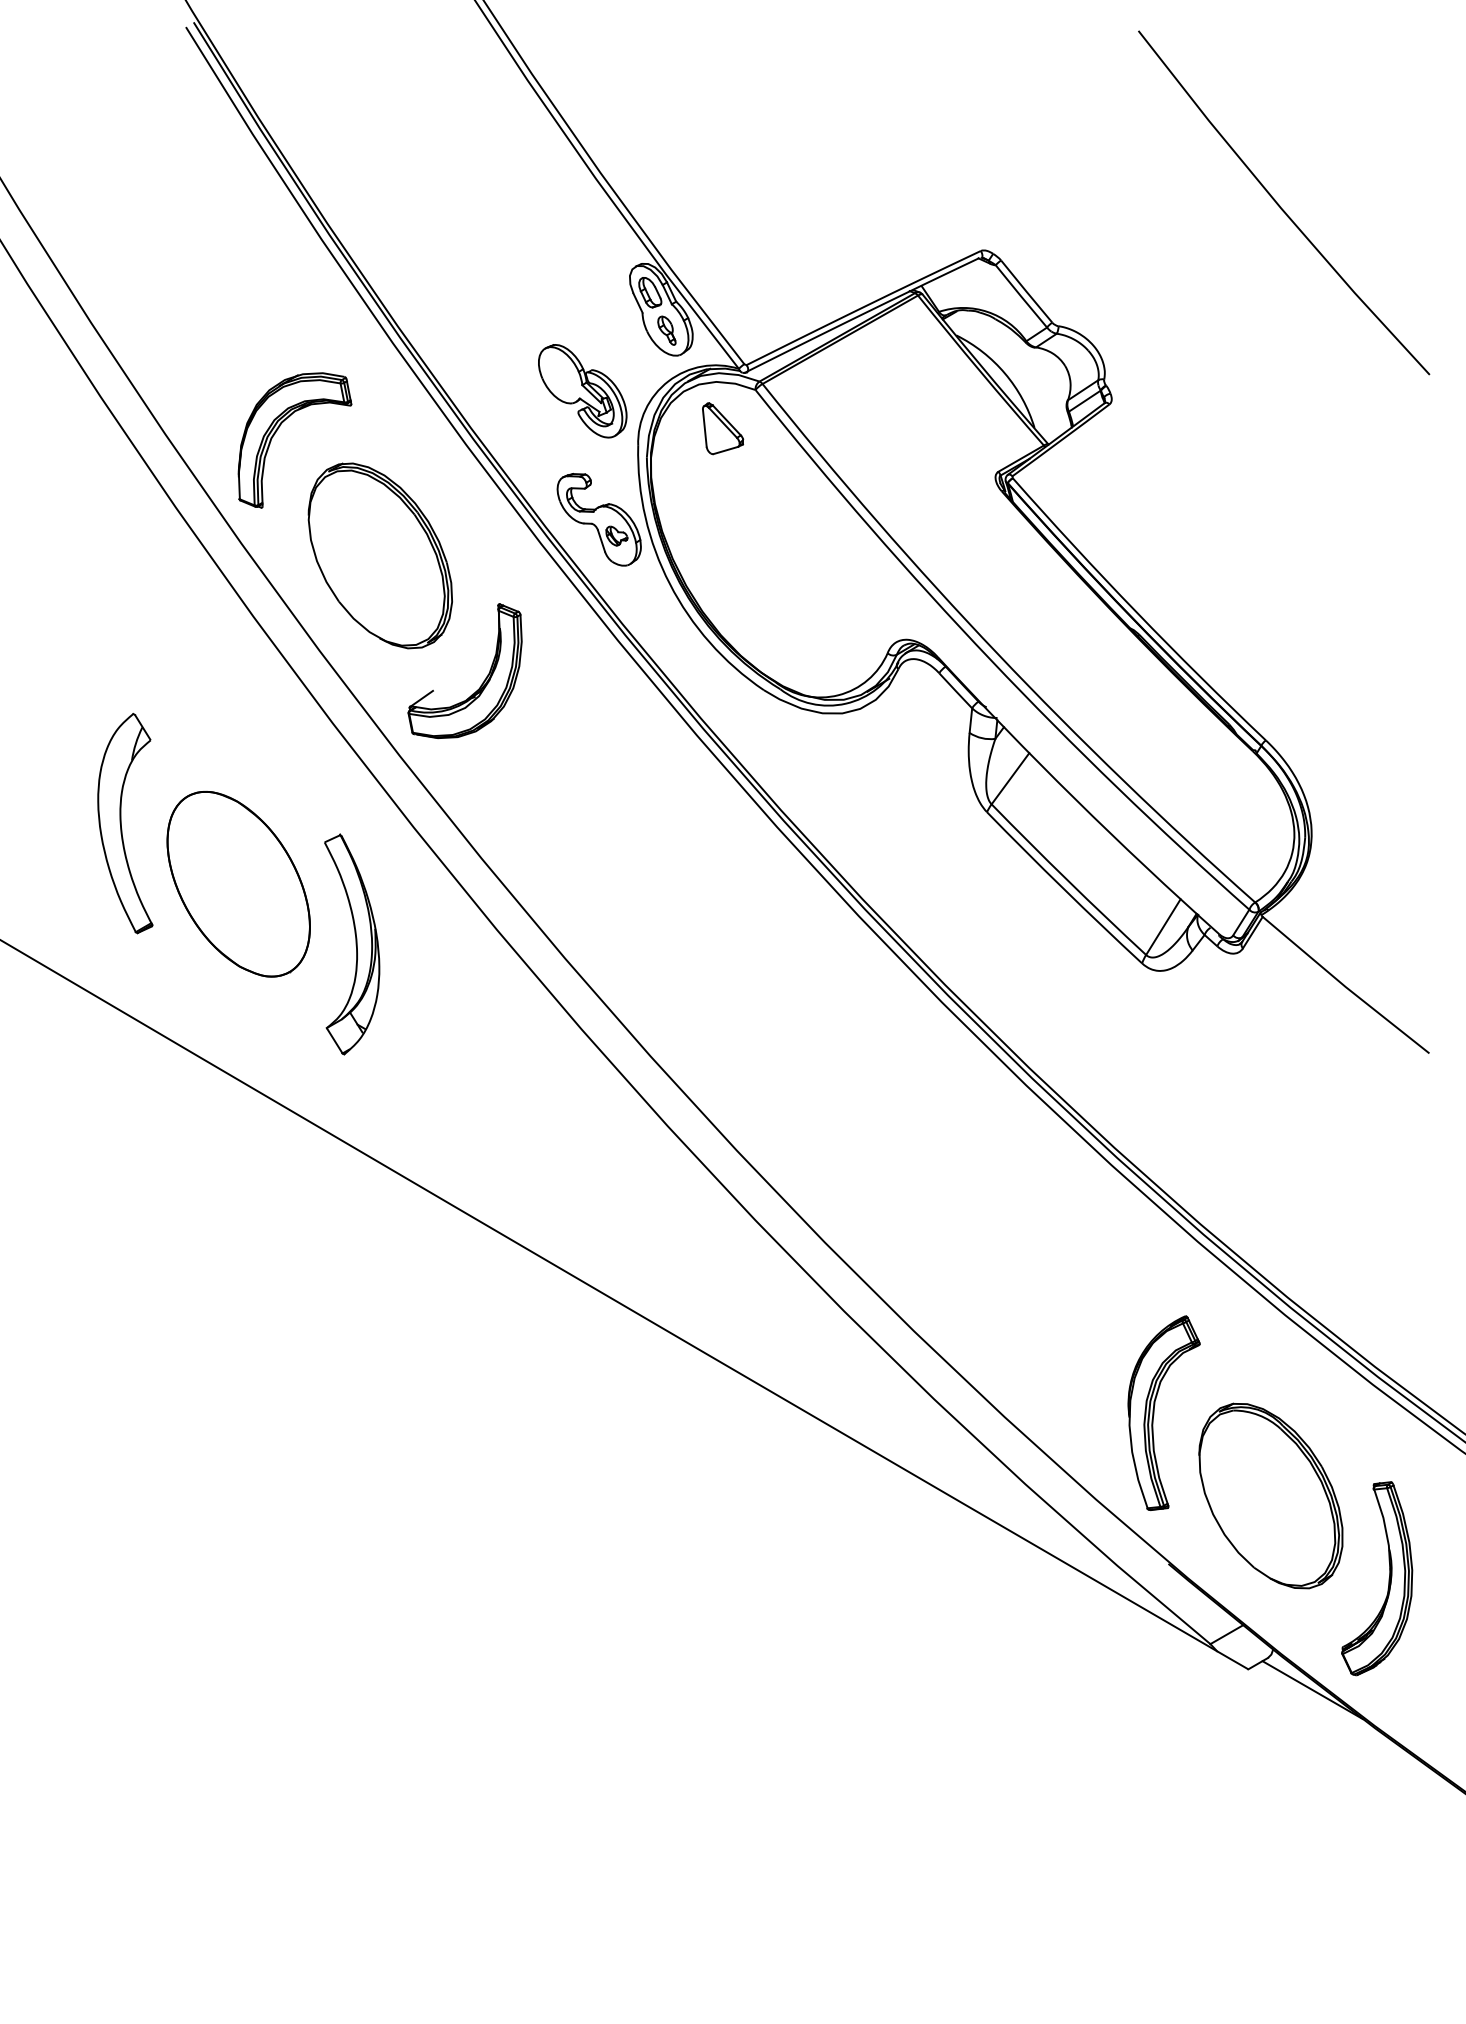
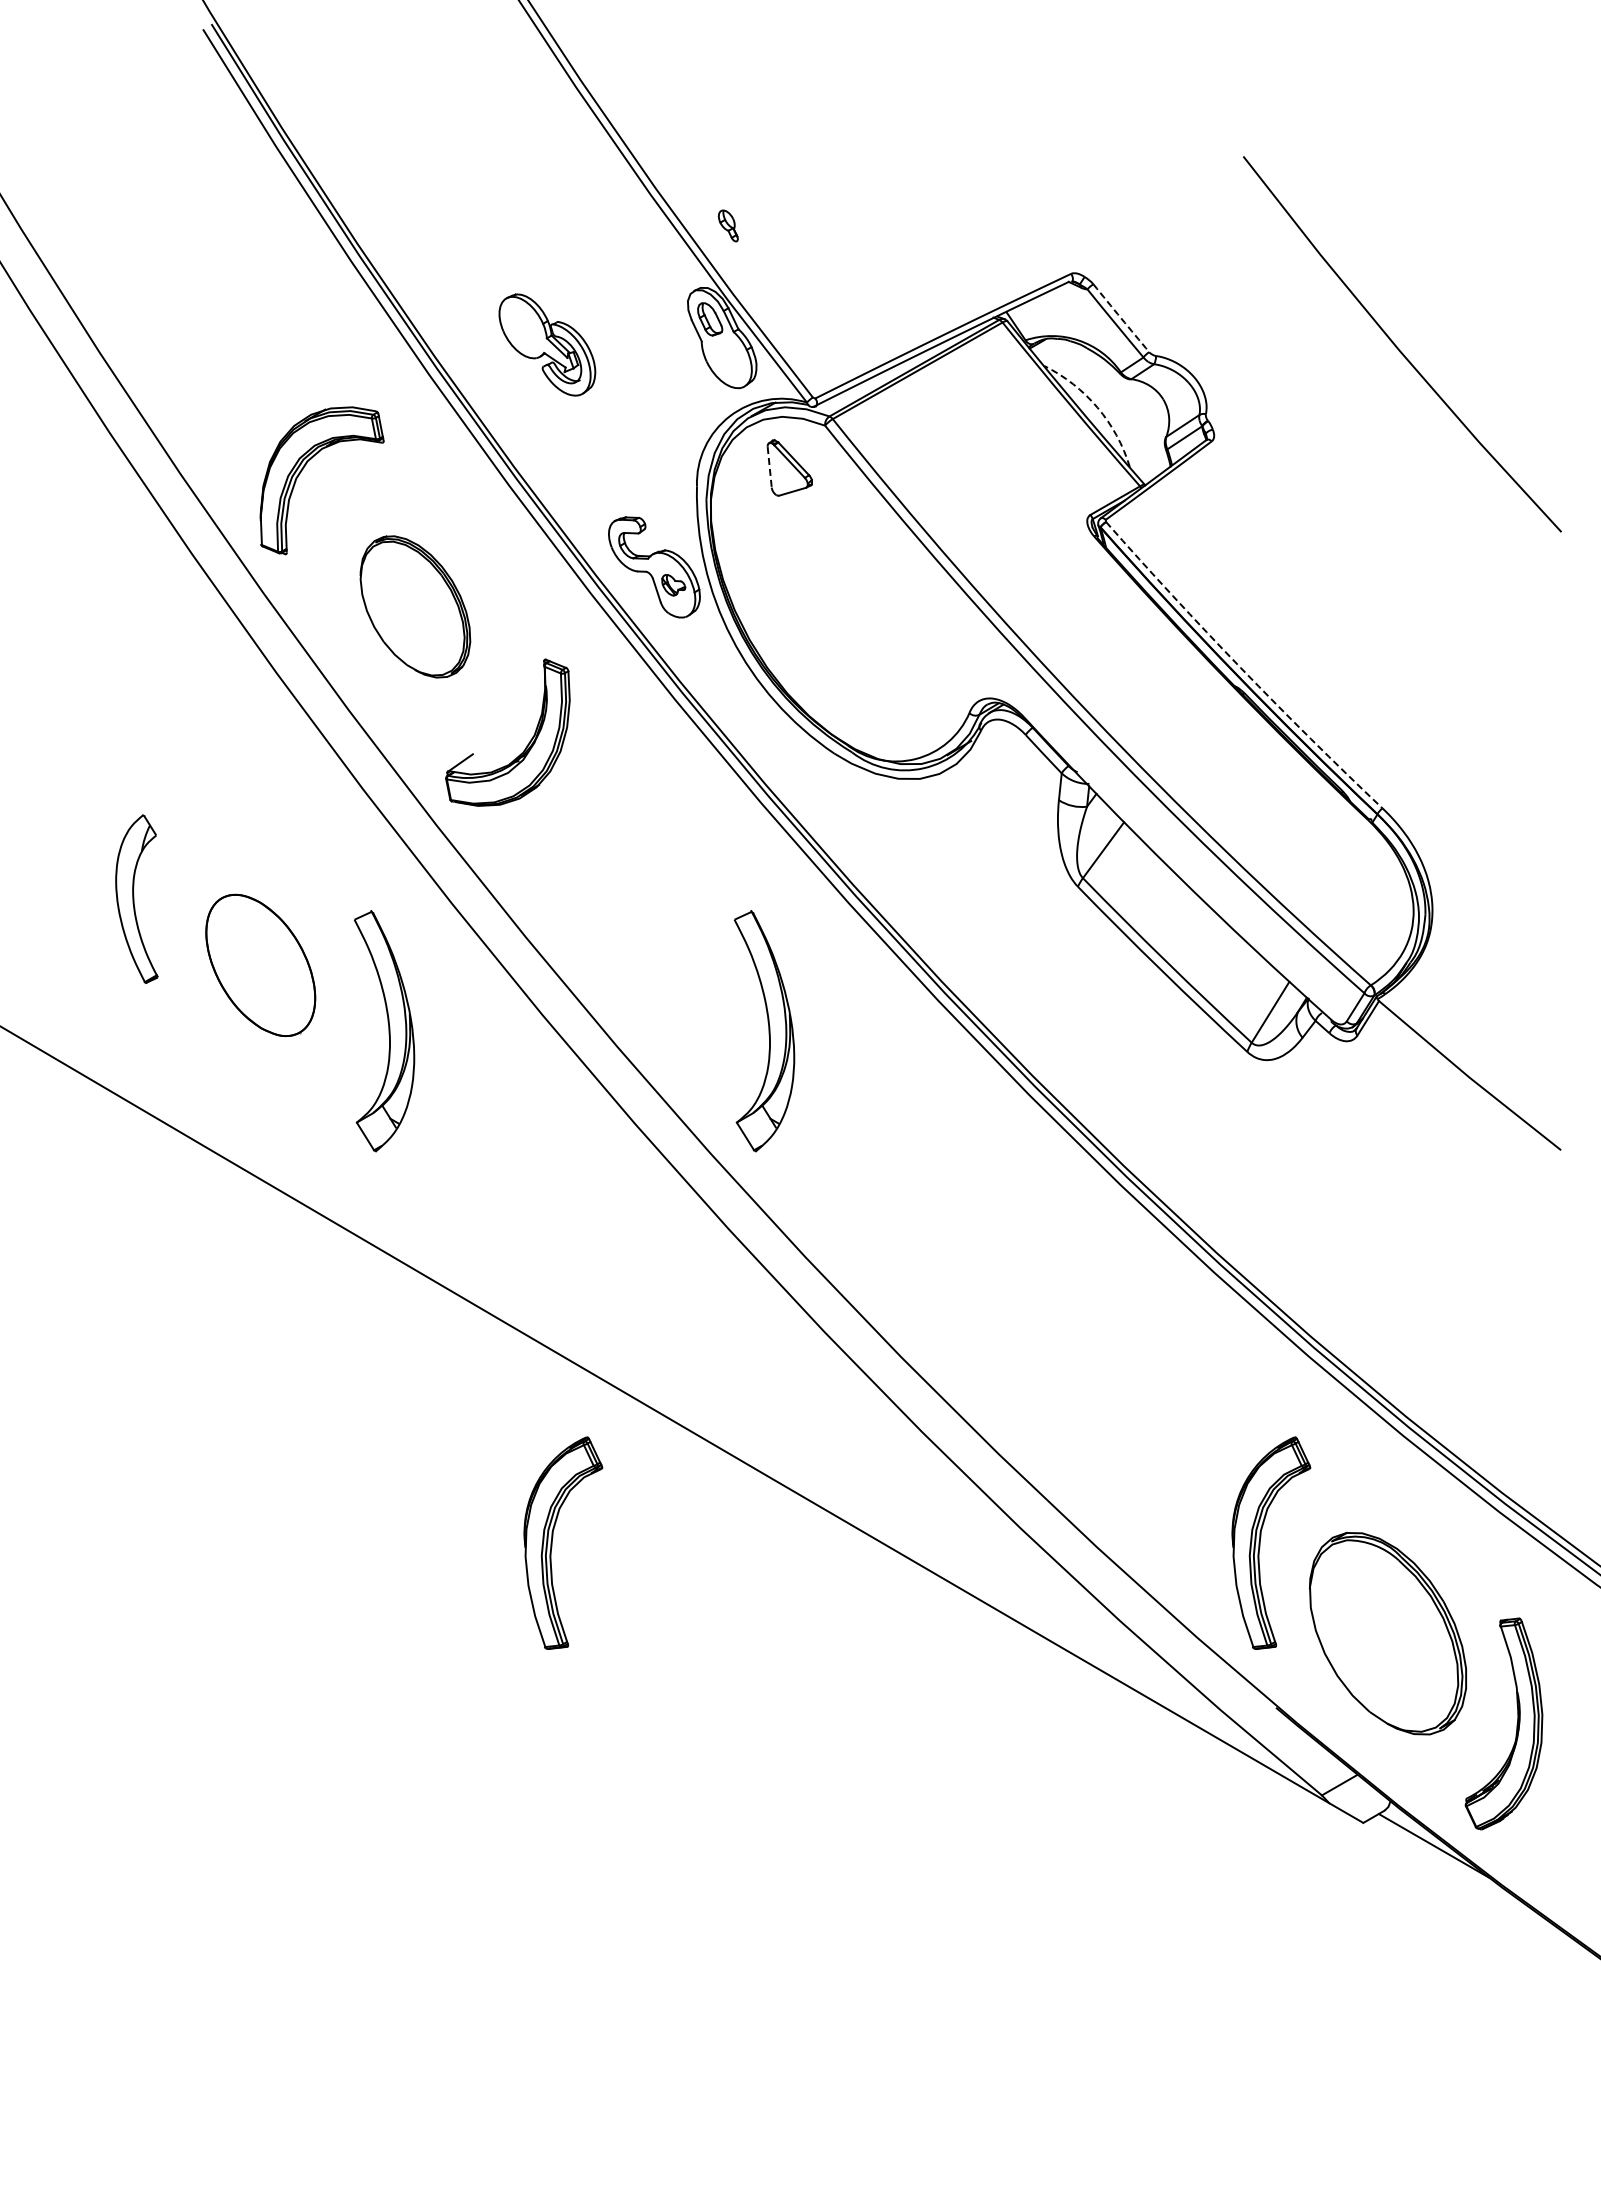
line: (1280, 205) -> (1398, 347), moved
arc: (1026, 291) -> (1121, 318), solid -> dashed
part: (666, 330) -> (727, 225), moved
arc: (1004, 373) -> (1097, 407), solid -> dashed
part: (582, 390) -> (547, 344), moved
line: (704, 428) -> (769, 467), solid -> dashed
part: (380, 555) -> (415, 606), size x0.7
arc: (1136, 612) -> (1241, 668), solid -> dashed
part: (125, 822) -> (136, 898), size x0.7
part: (238, 884) -> (260, 965), size x0.7
part: (700, 944) -> (764, 1031), added
part: (505, 1412) -> (552, 1542), added

